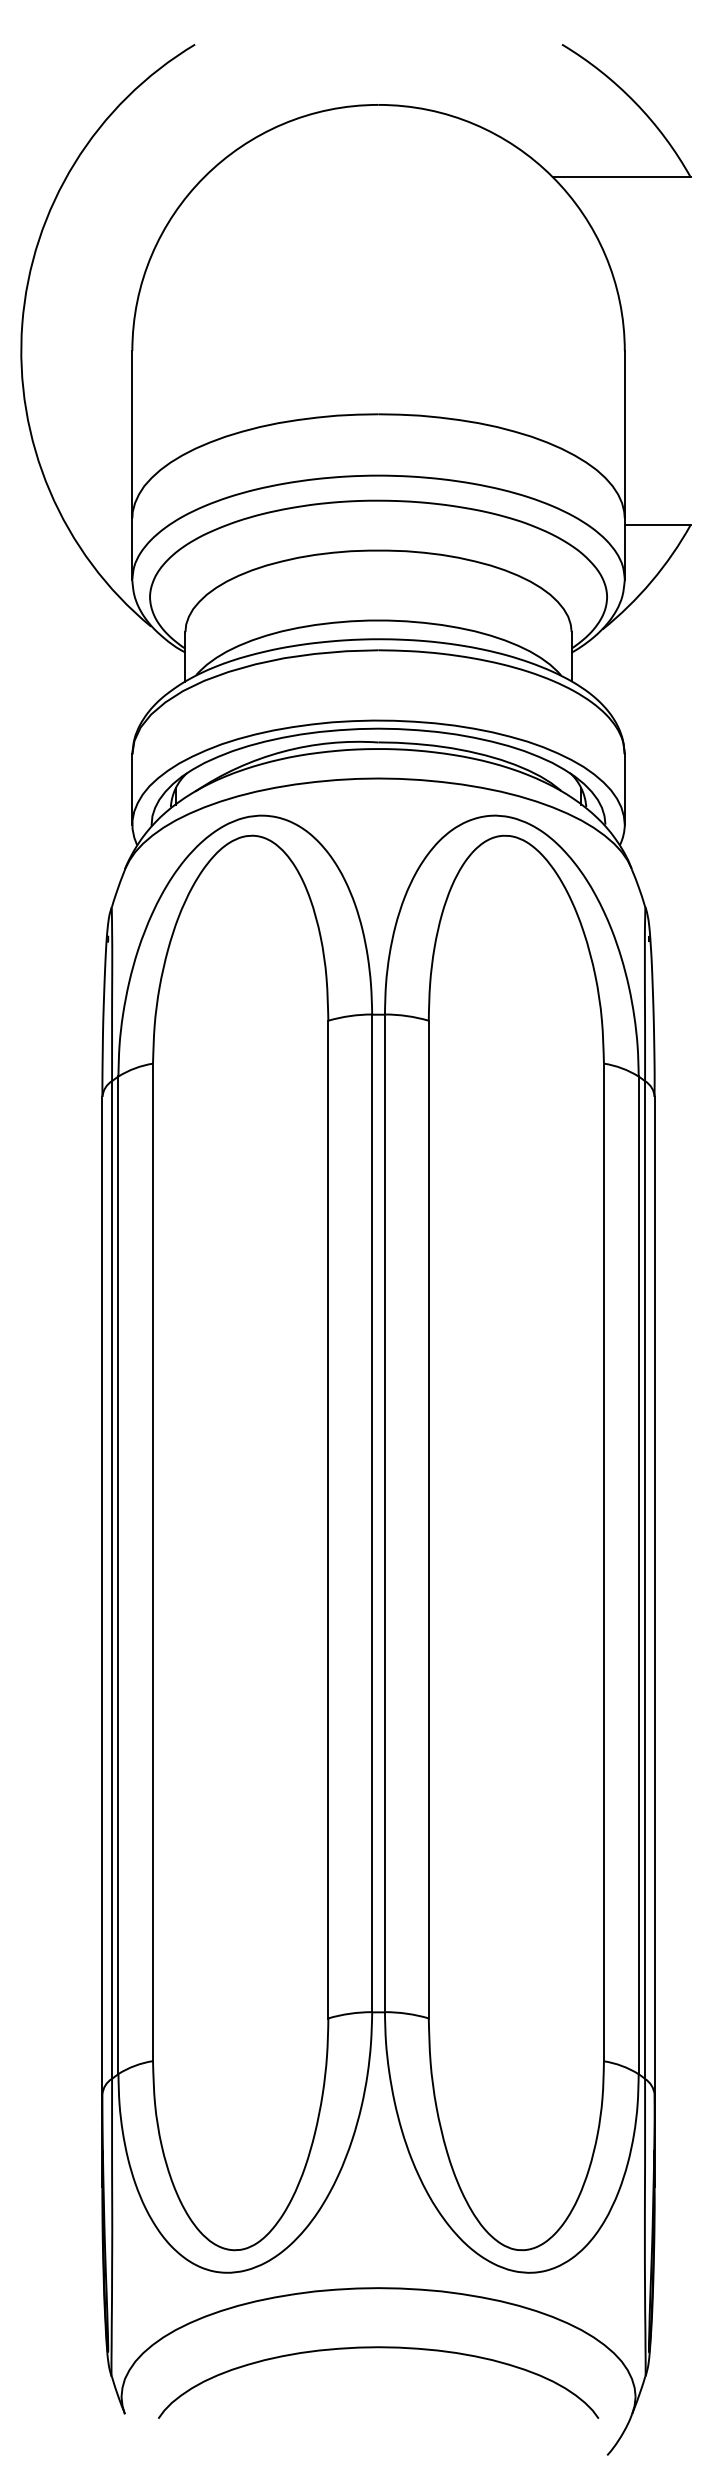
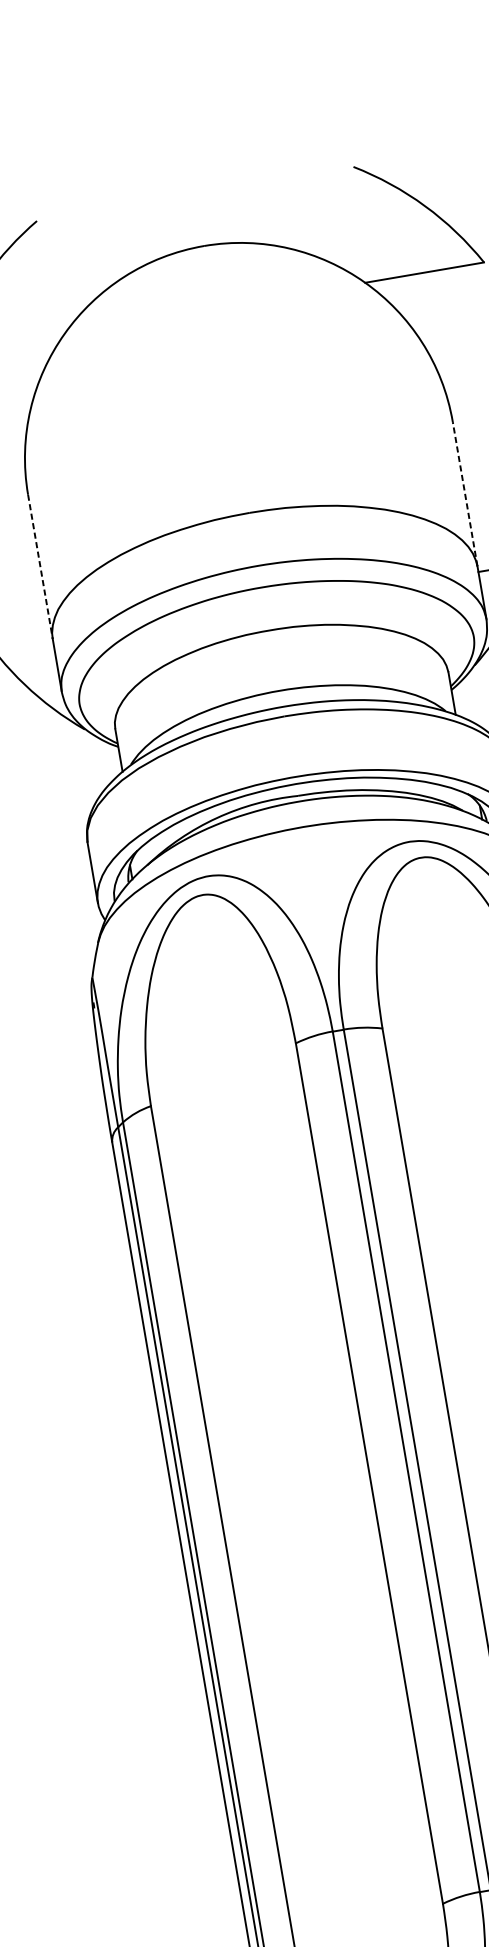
line: (132, 434) -> (40, 566), solid -> dashed
line: (624, 434) -> (464, 494), solid -> dashed

